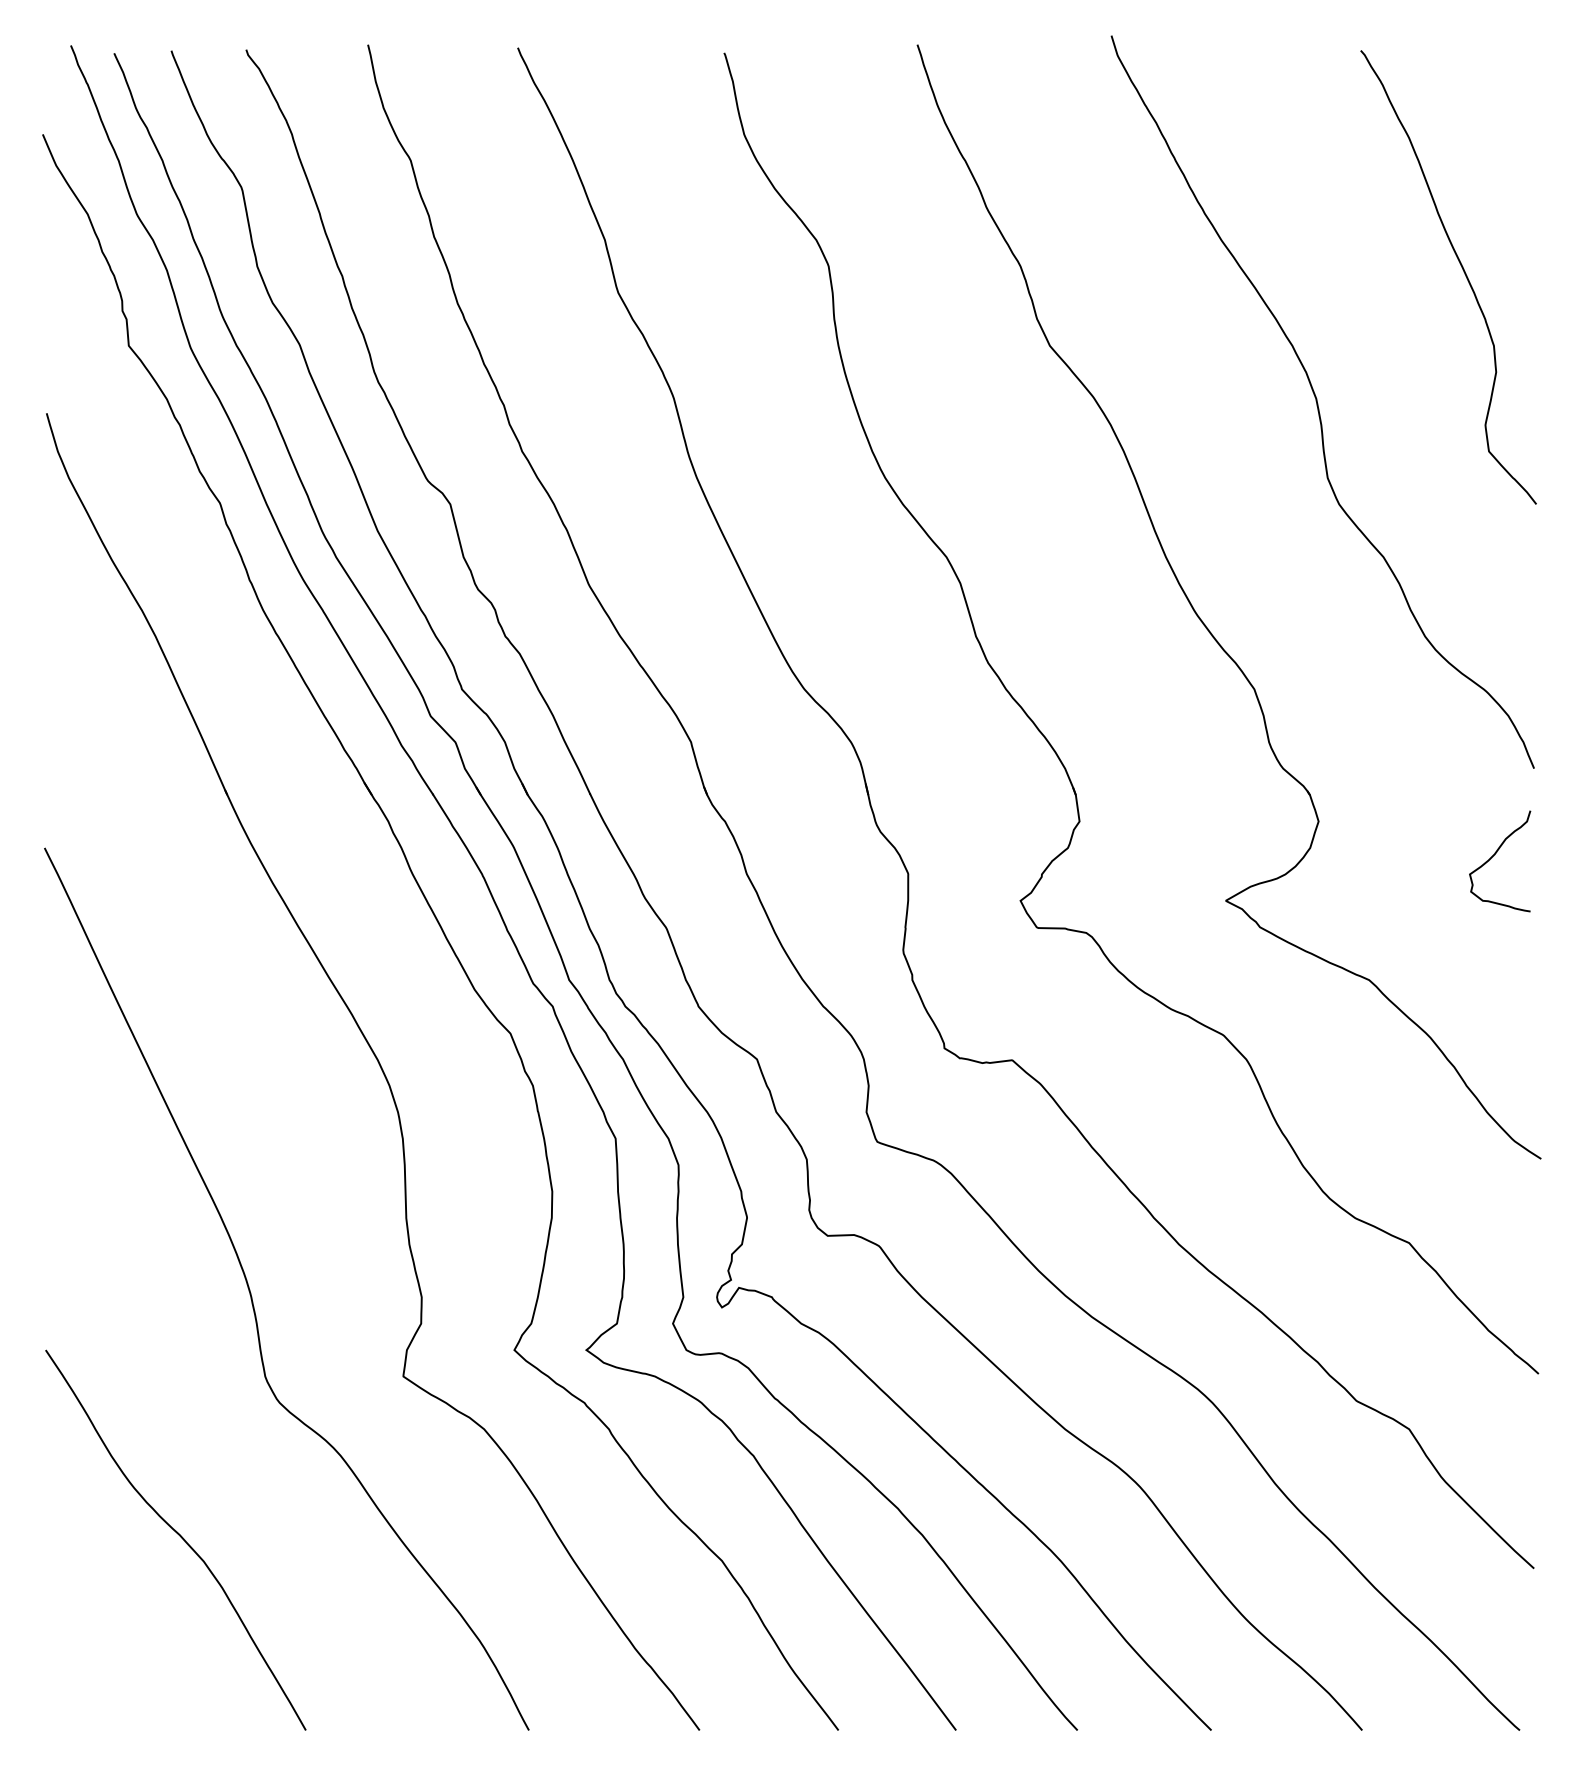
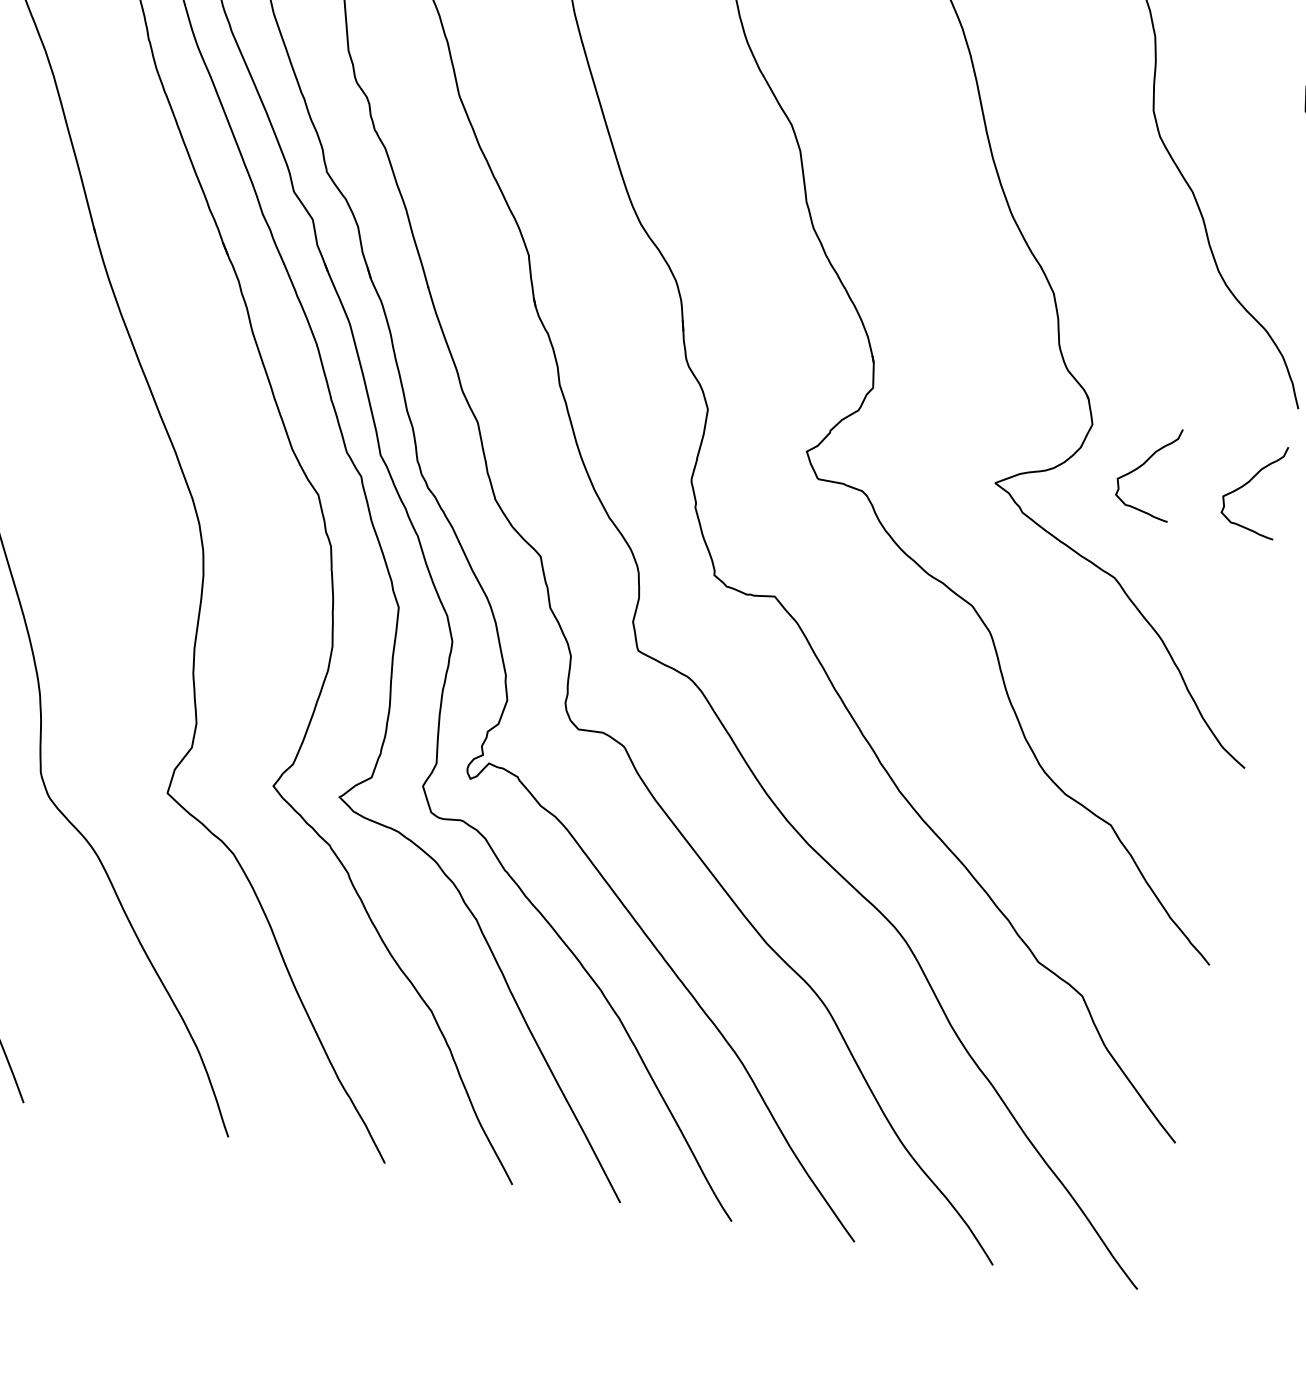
curve: (1379, 855) -> (1143, 465), added

